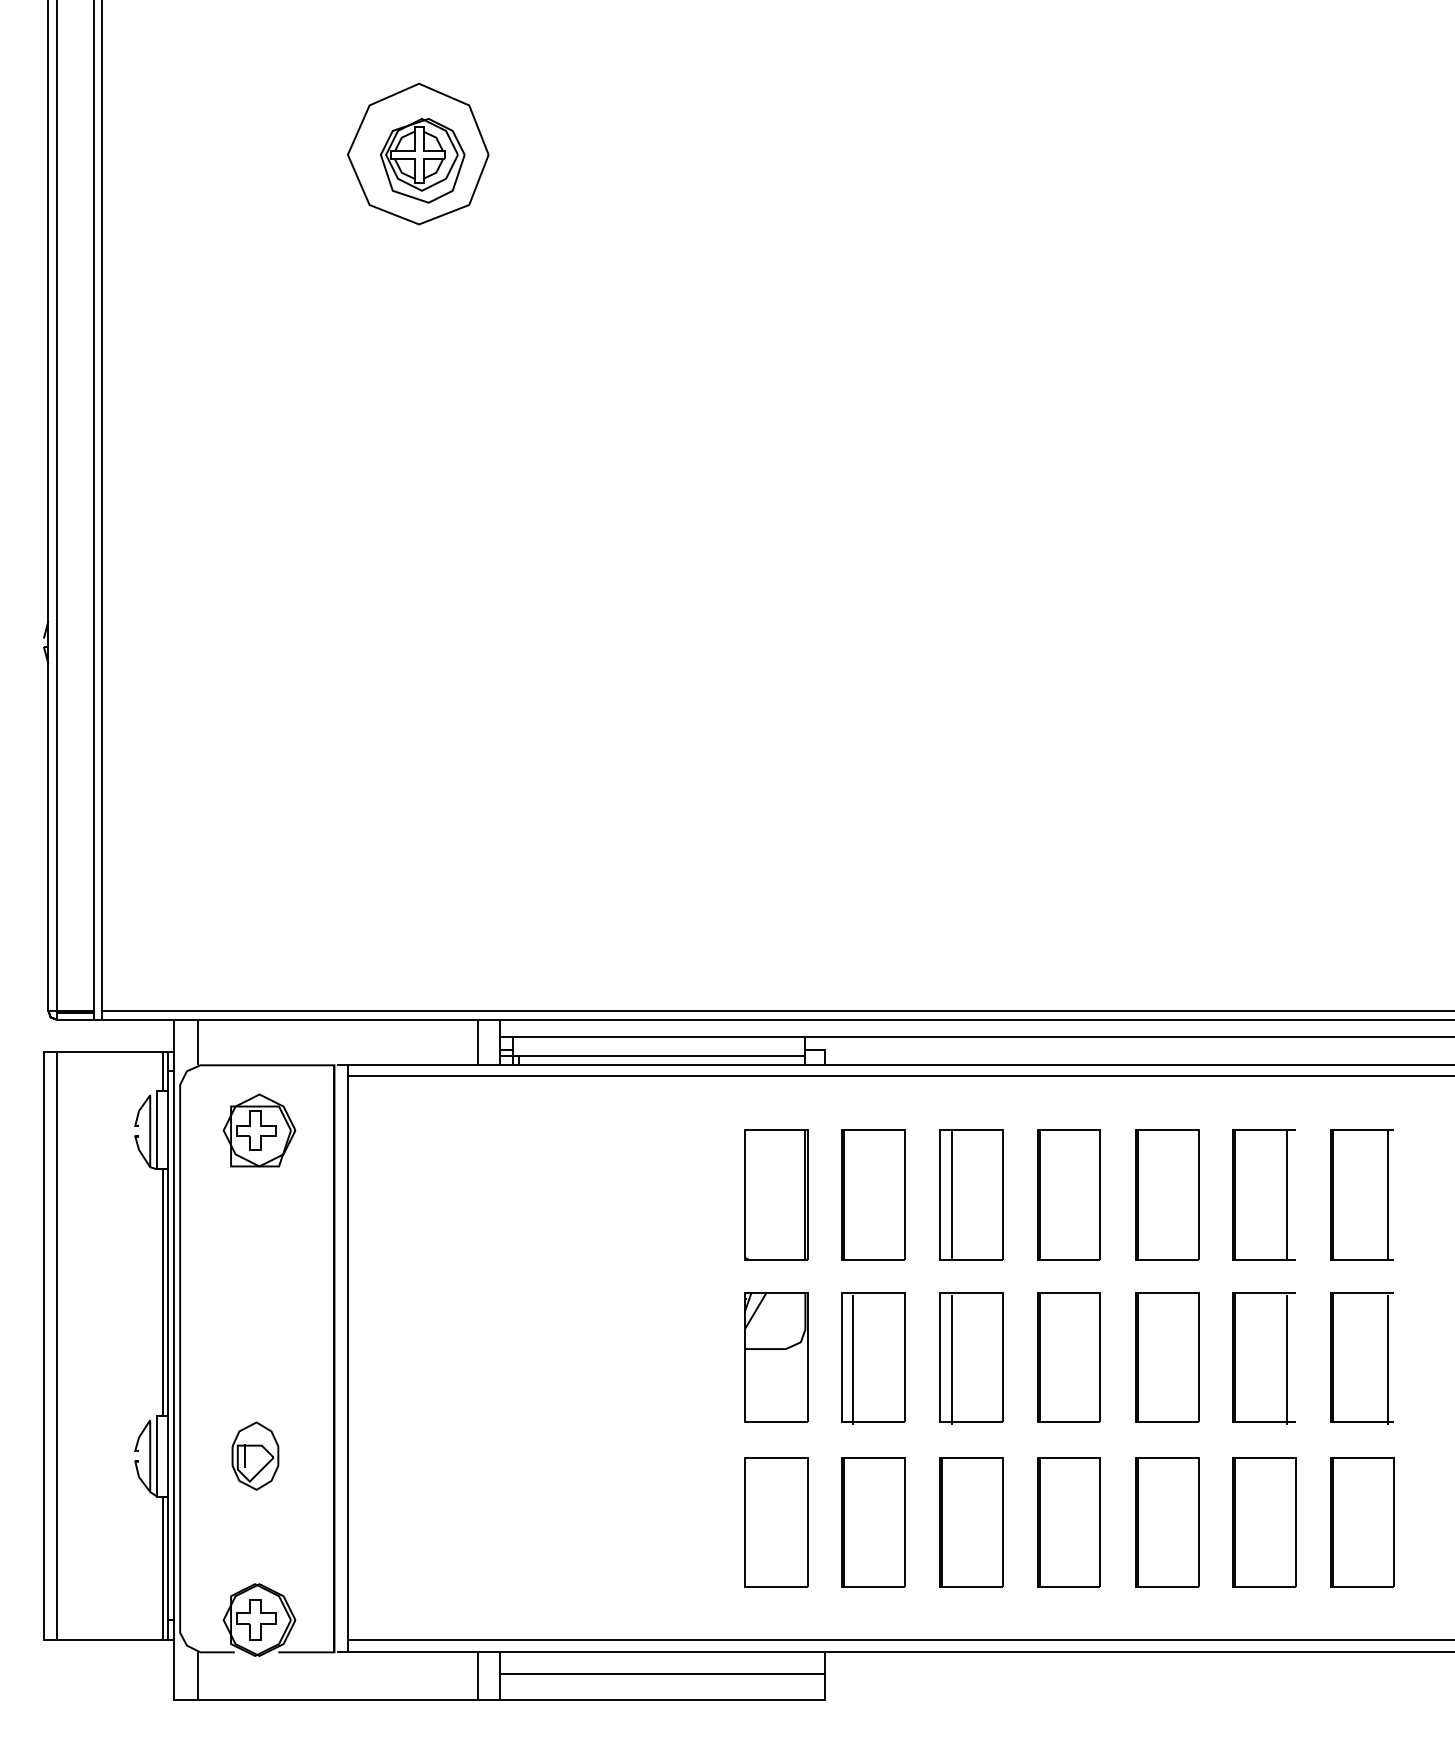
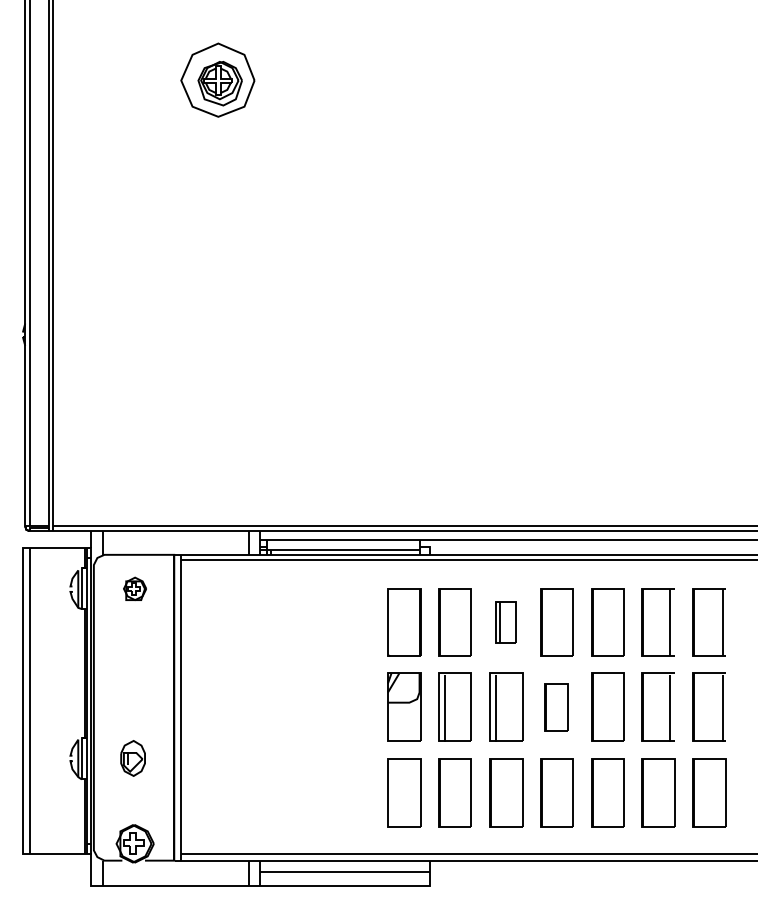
part: (258, 1129) -> (134, 588), size x0.6
part: (972, 1195) -> (506, 622), size x0.6
part: (1068, 1356) -> (556, 706), size x0.7

